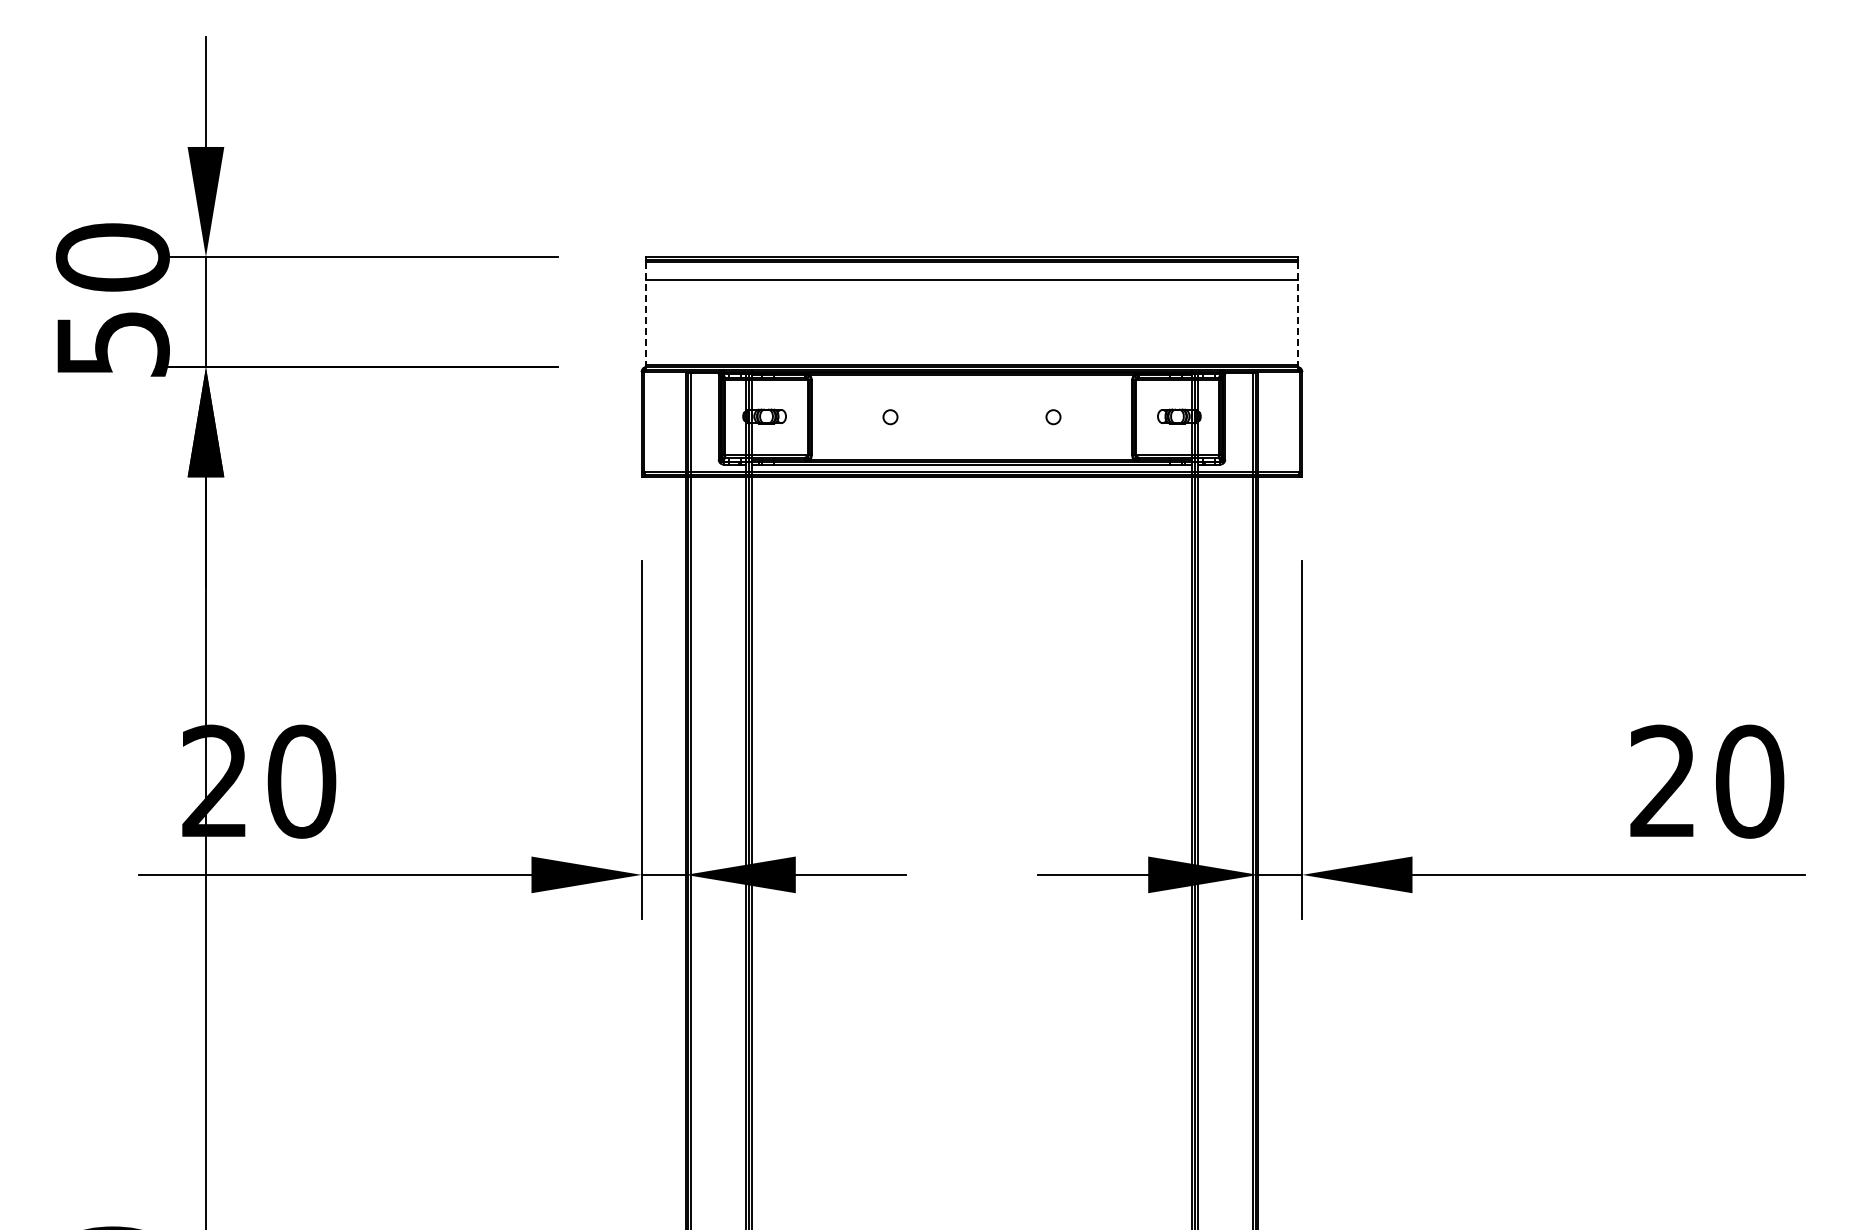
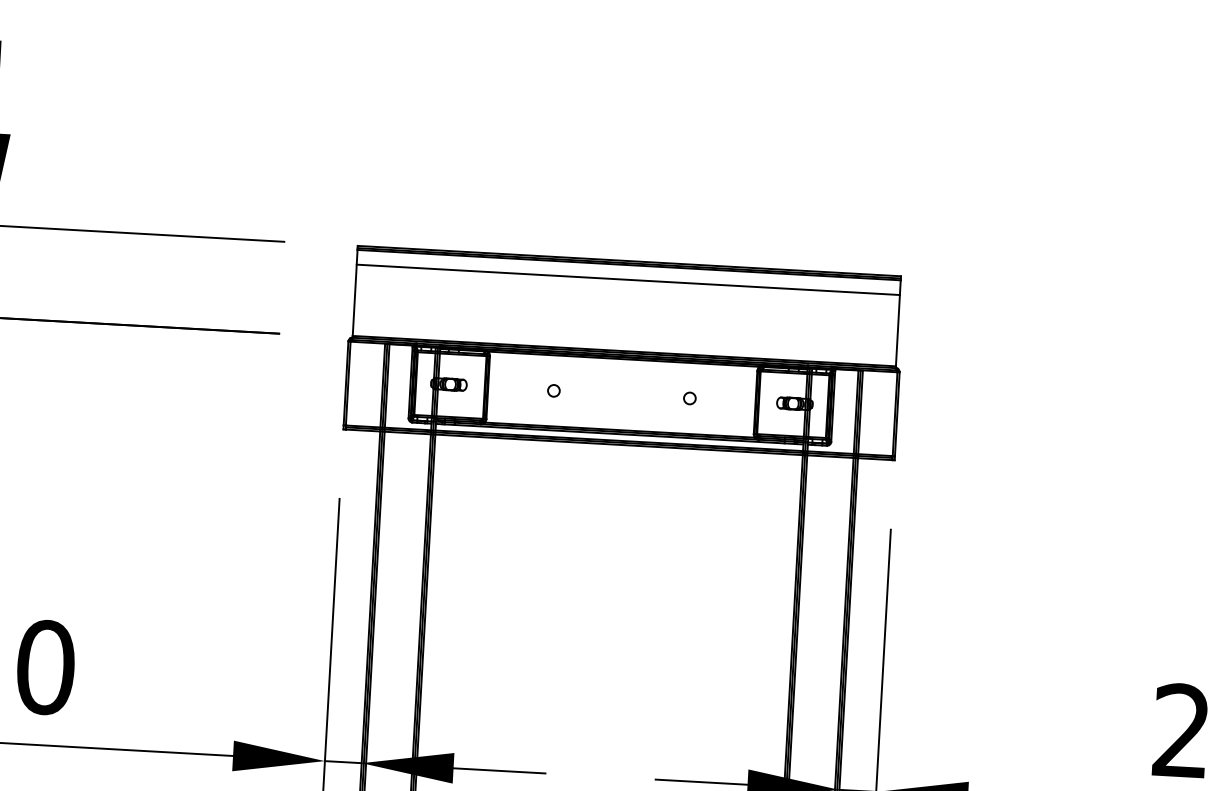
line: (646, 313) -> (355, 292), dashed -> solid
line: (1297, 313) -> (898, 323), dashed -> solid

